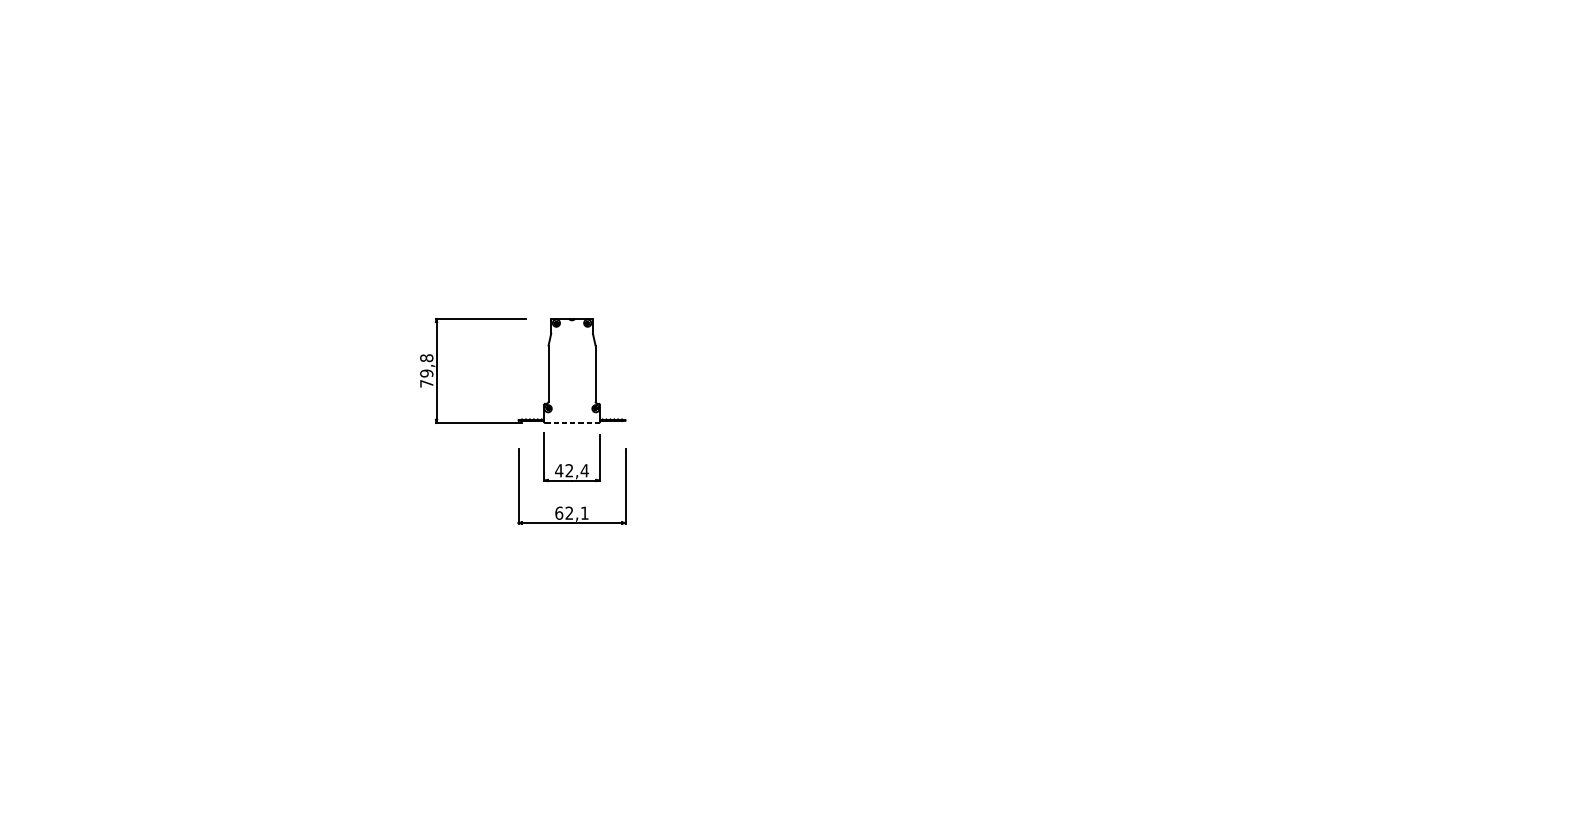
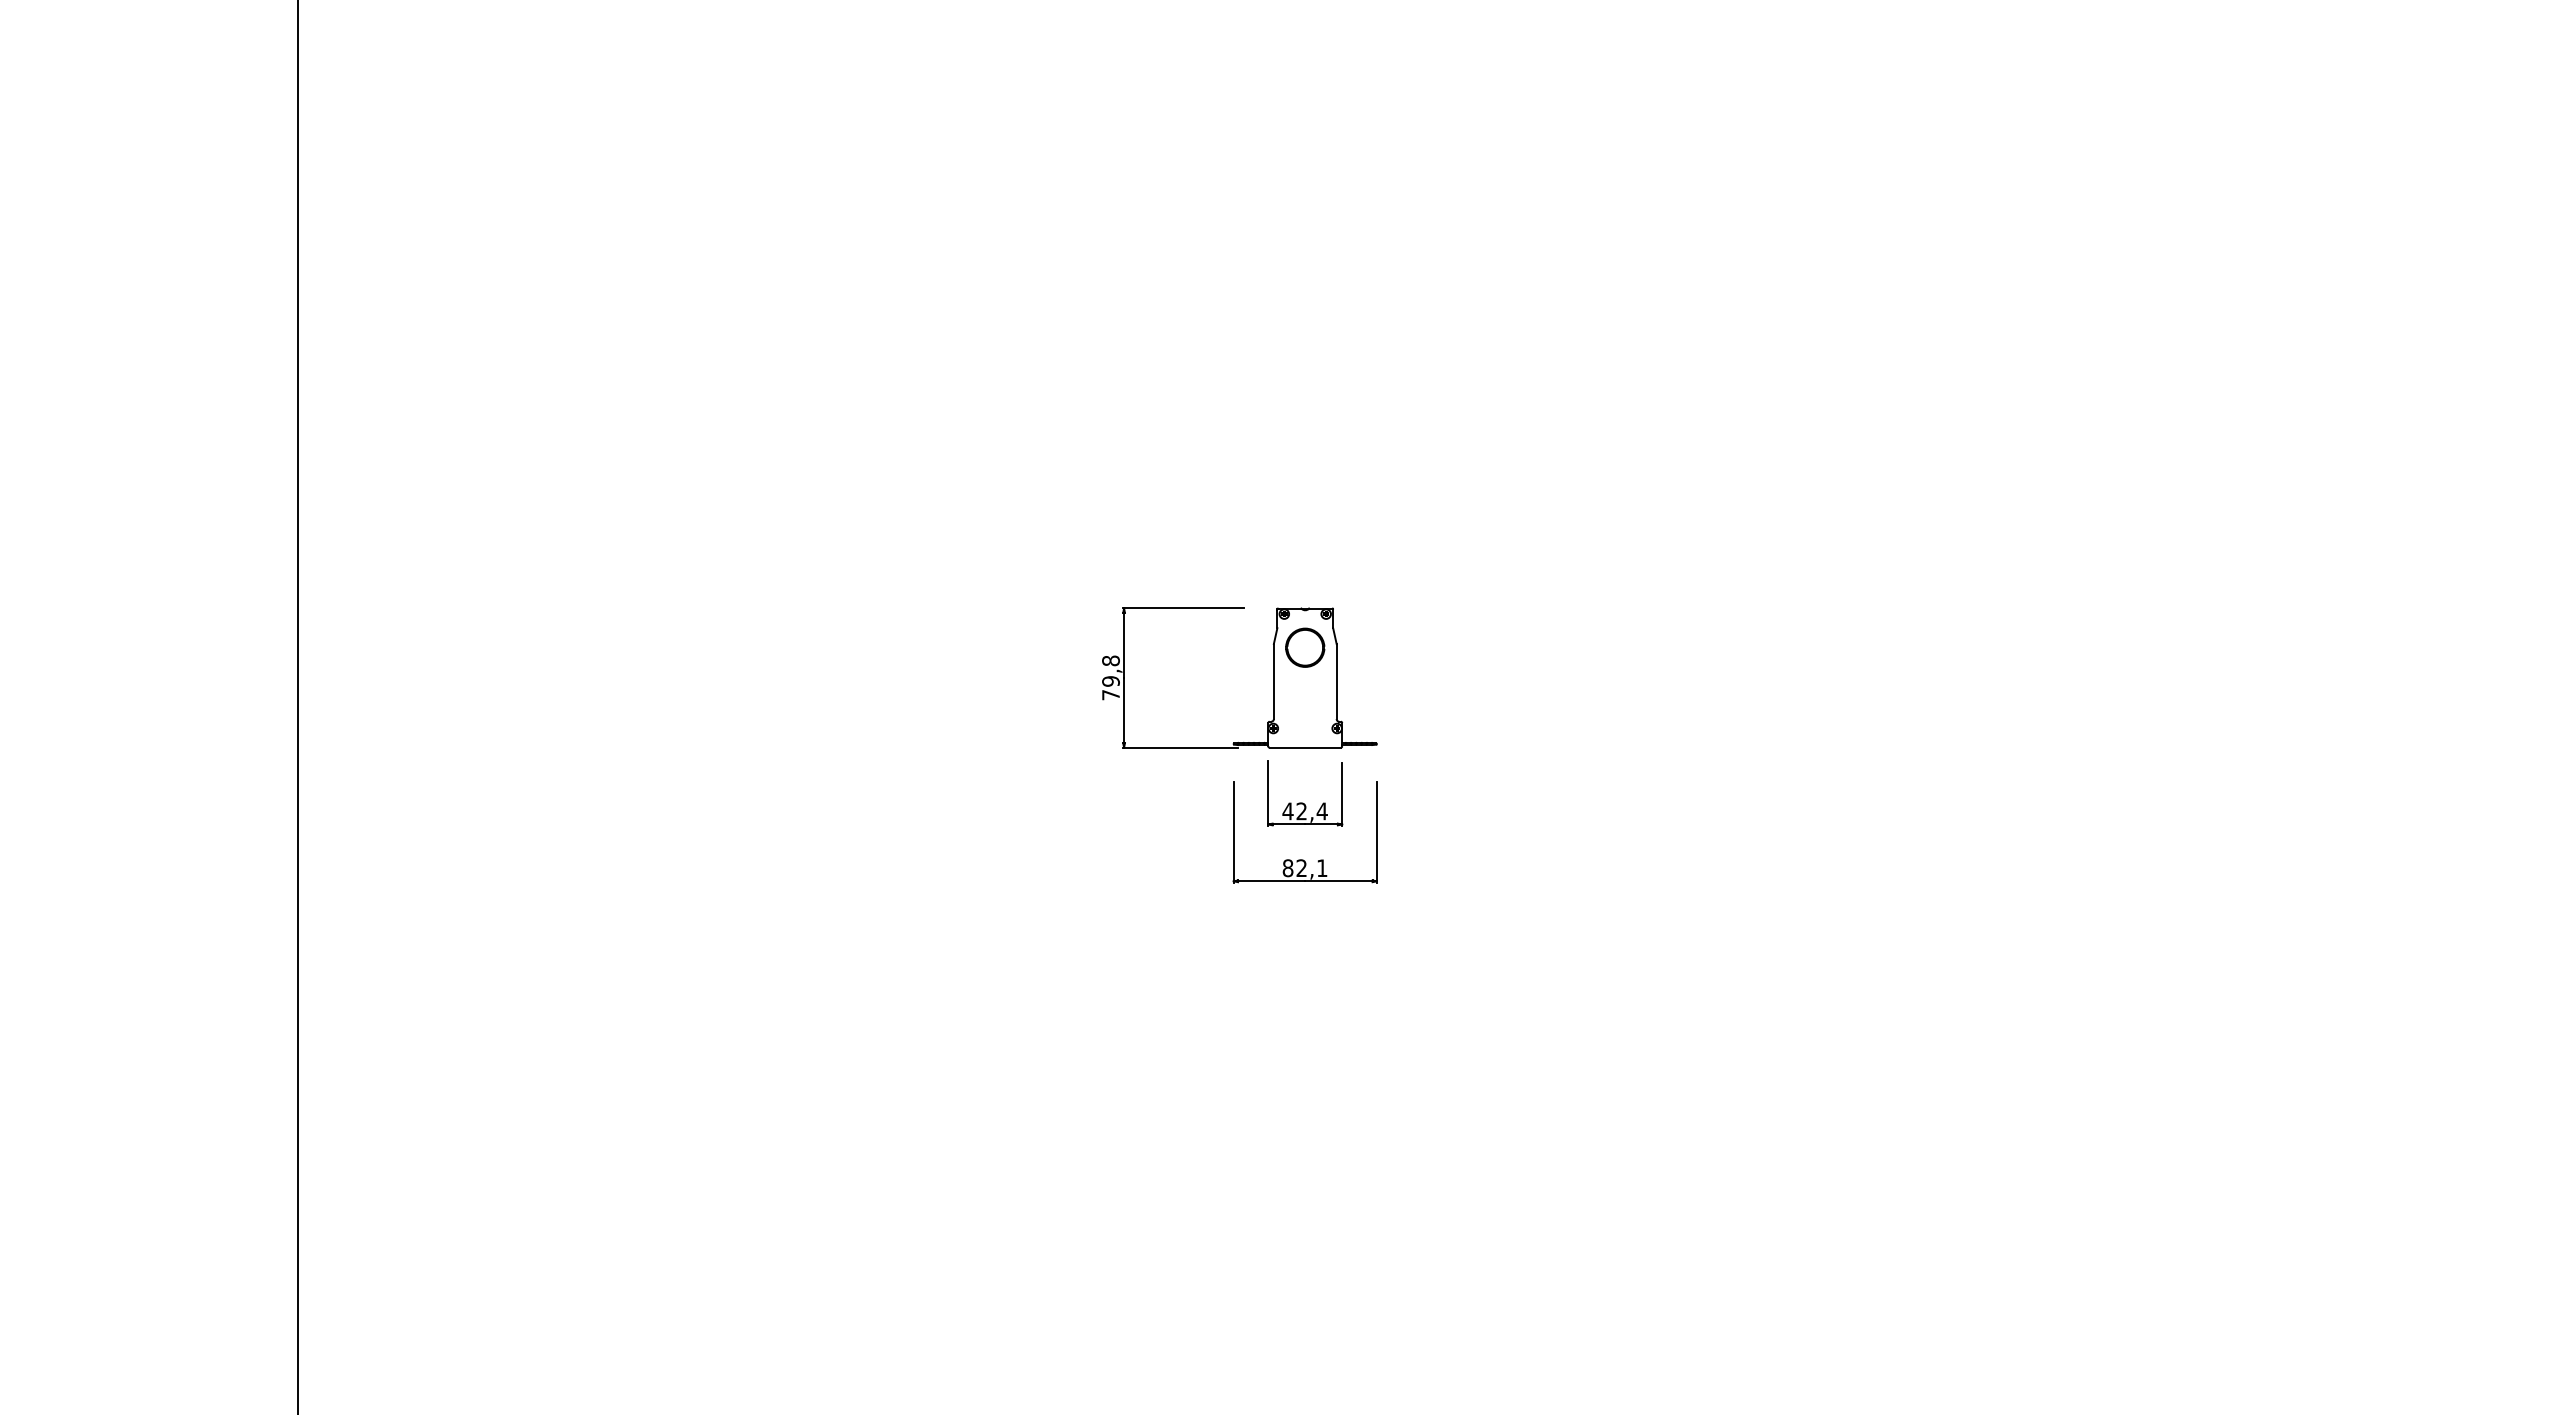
part: (572, 348) -> (1305, 647), added
line: (572, 422) -> (1305, 747), dashed -> solid
text: (558, 512) -> (1287, 867), 62,1 -> 82,1

